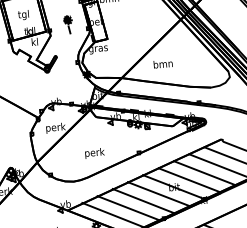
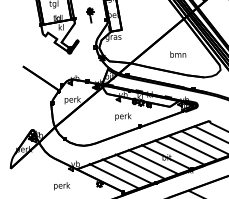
text: (163, 63) -> (178, 54), moved
text: (94, 152) -> (123, 116), moved

